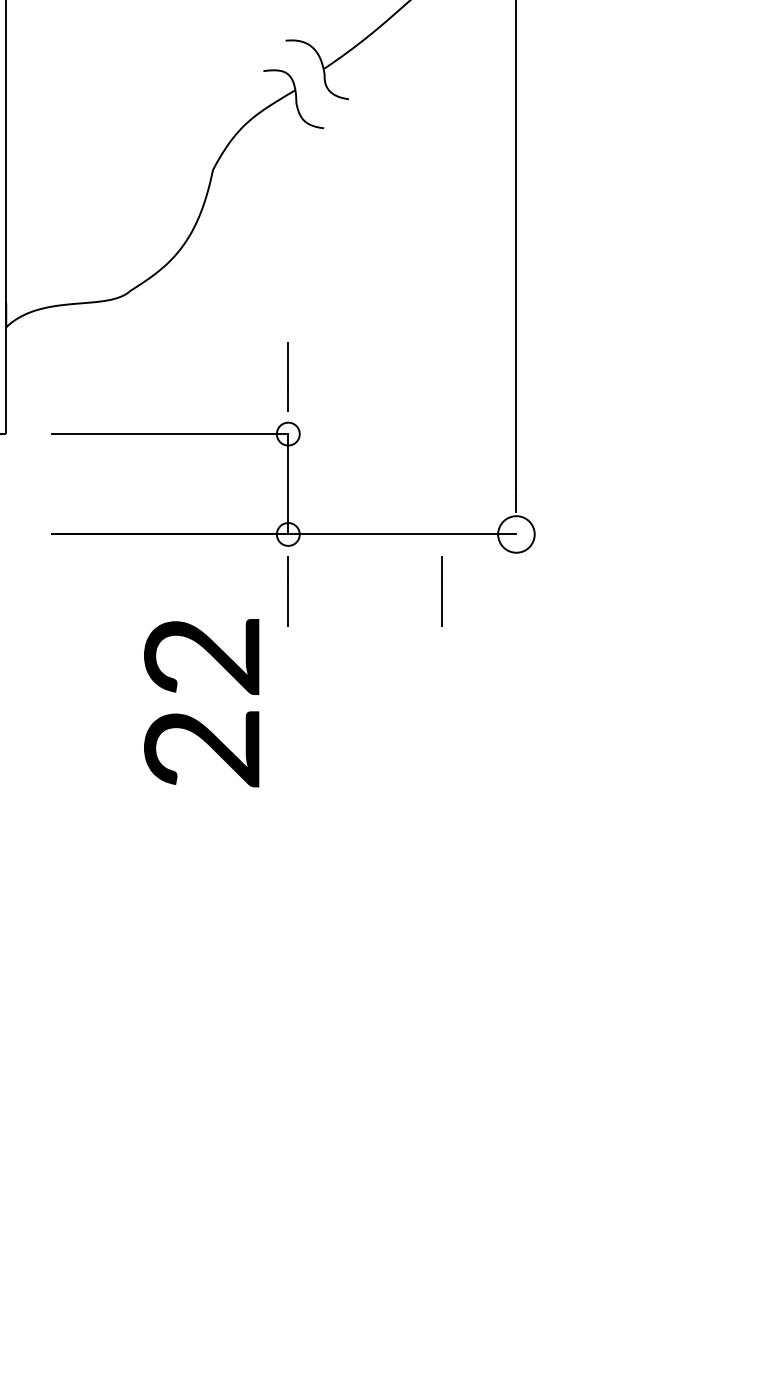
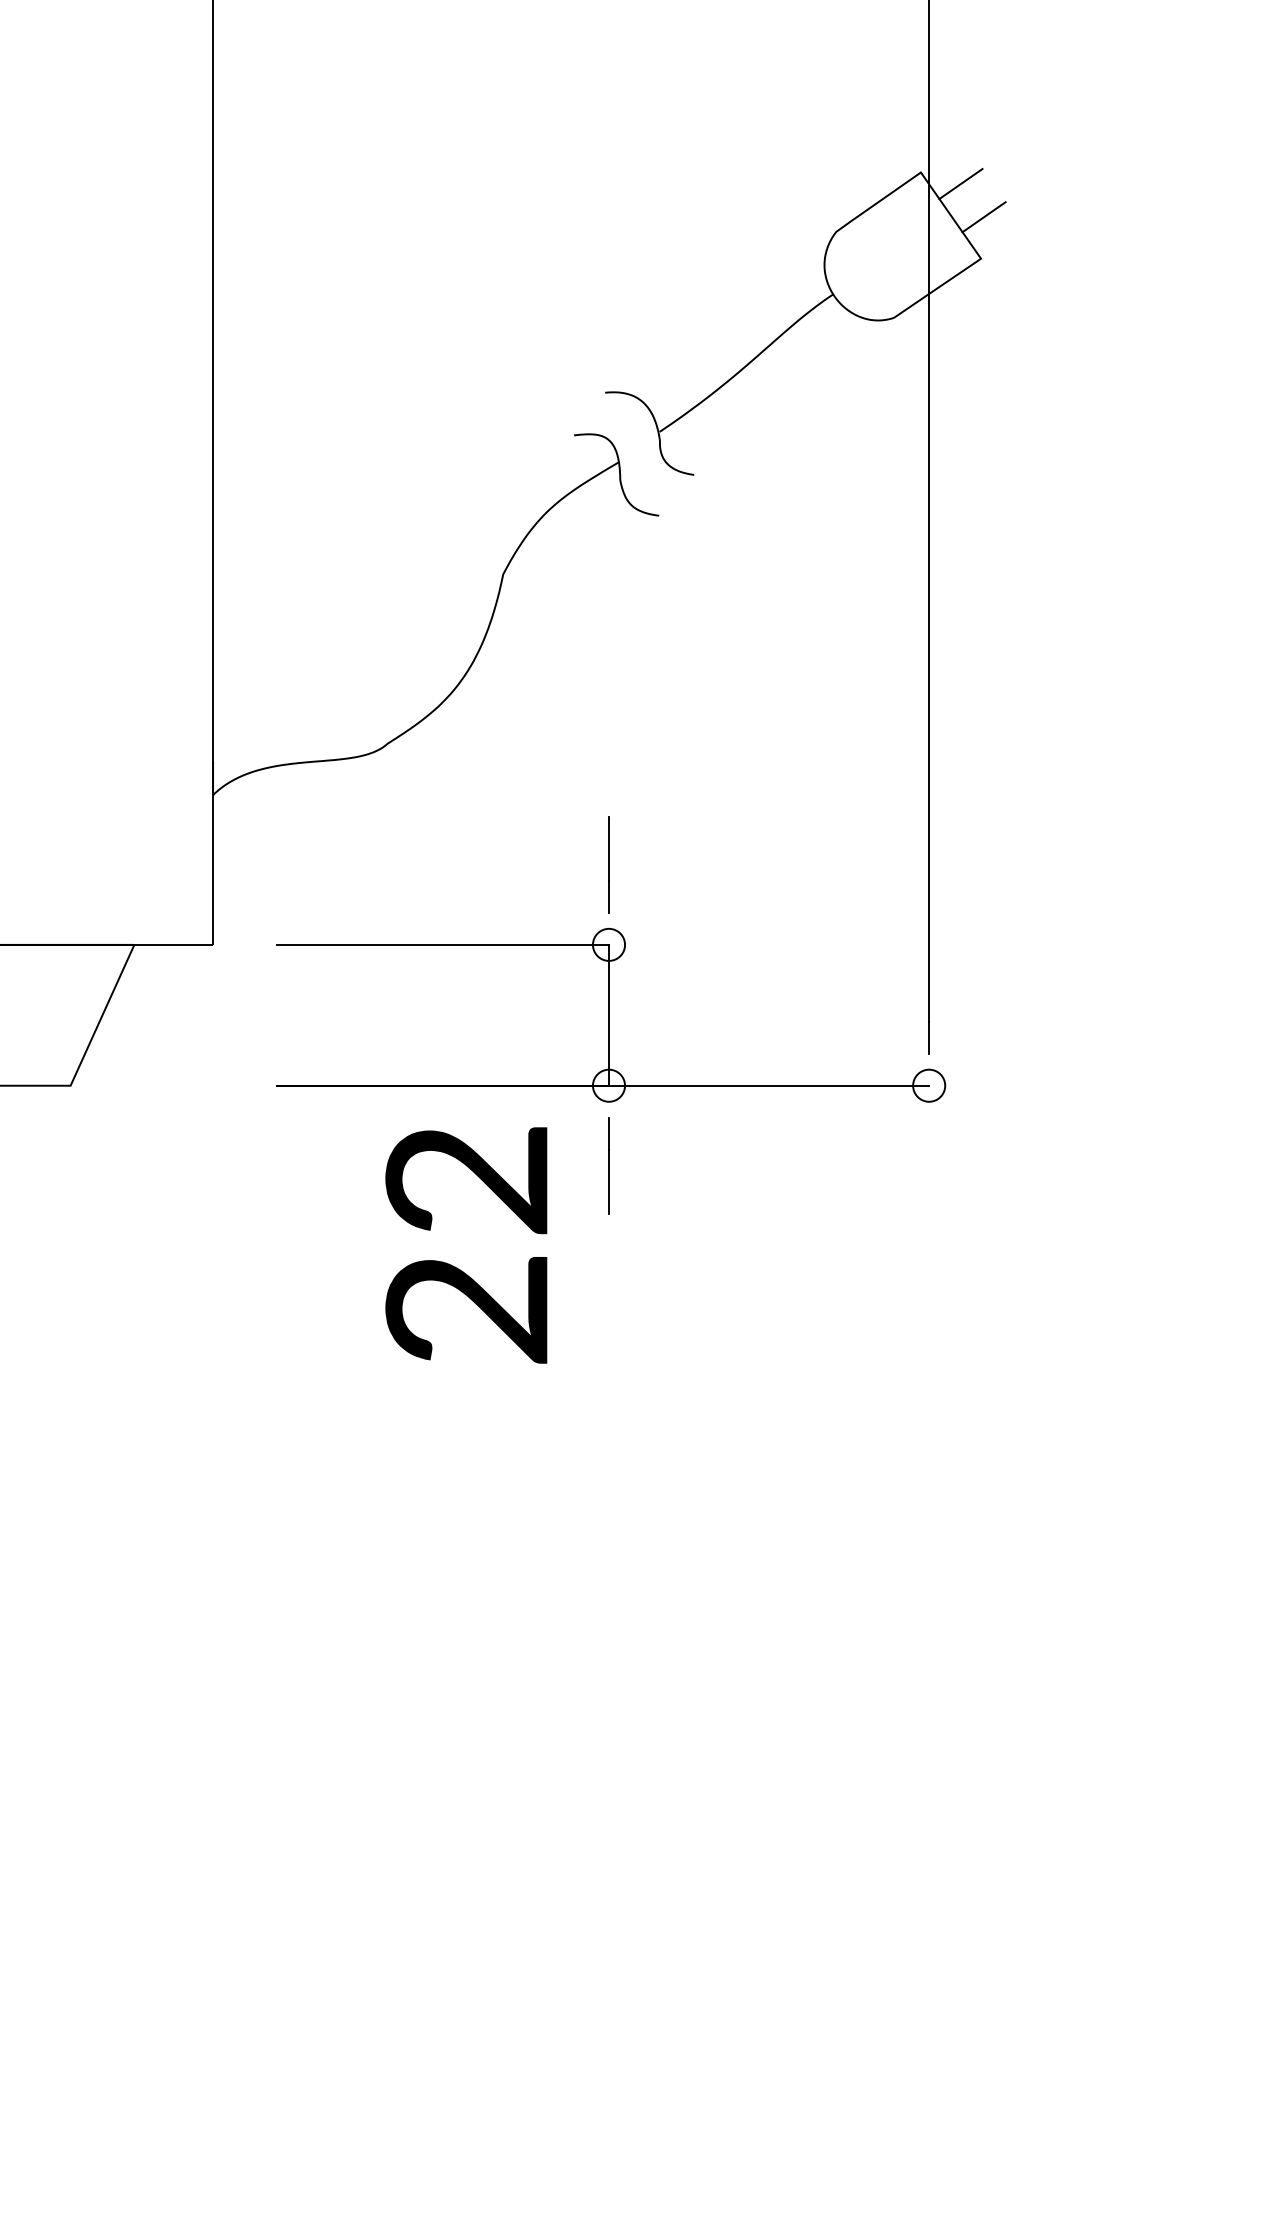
circle: (516, 534) -> (929, 1085), size x0.62
line: (441, 591) -> (823, 1165), removed
text: (201, 703) -> (466, 1245), moved

